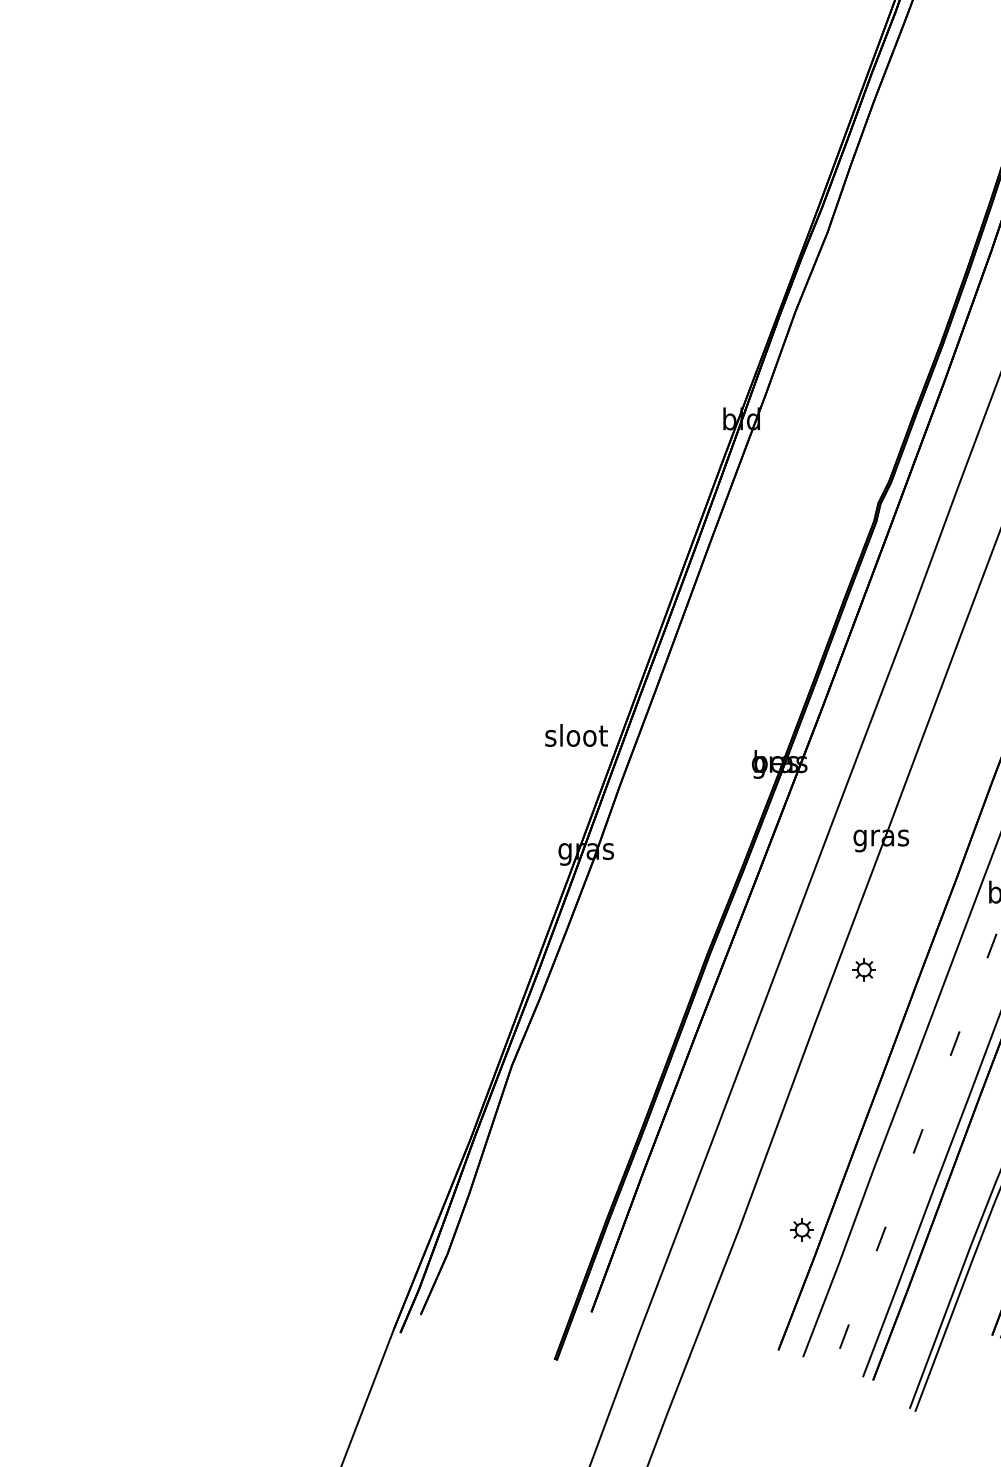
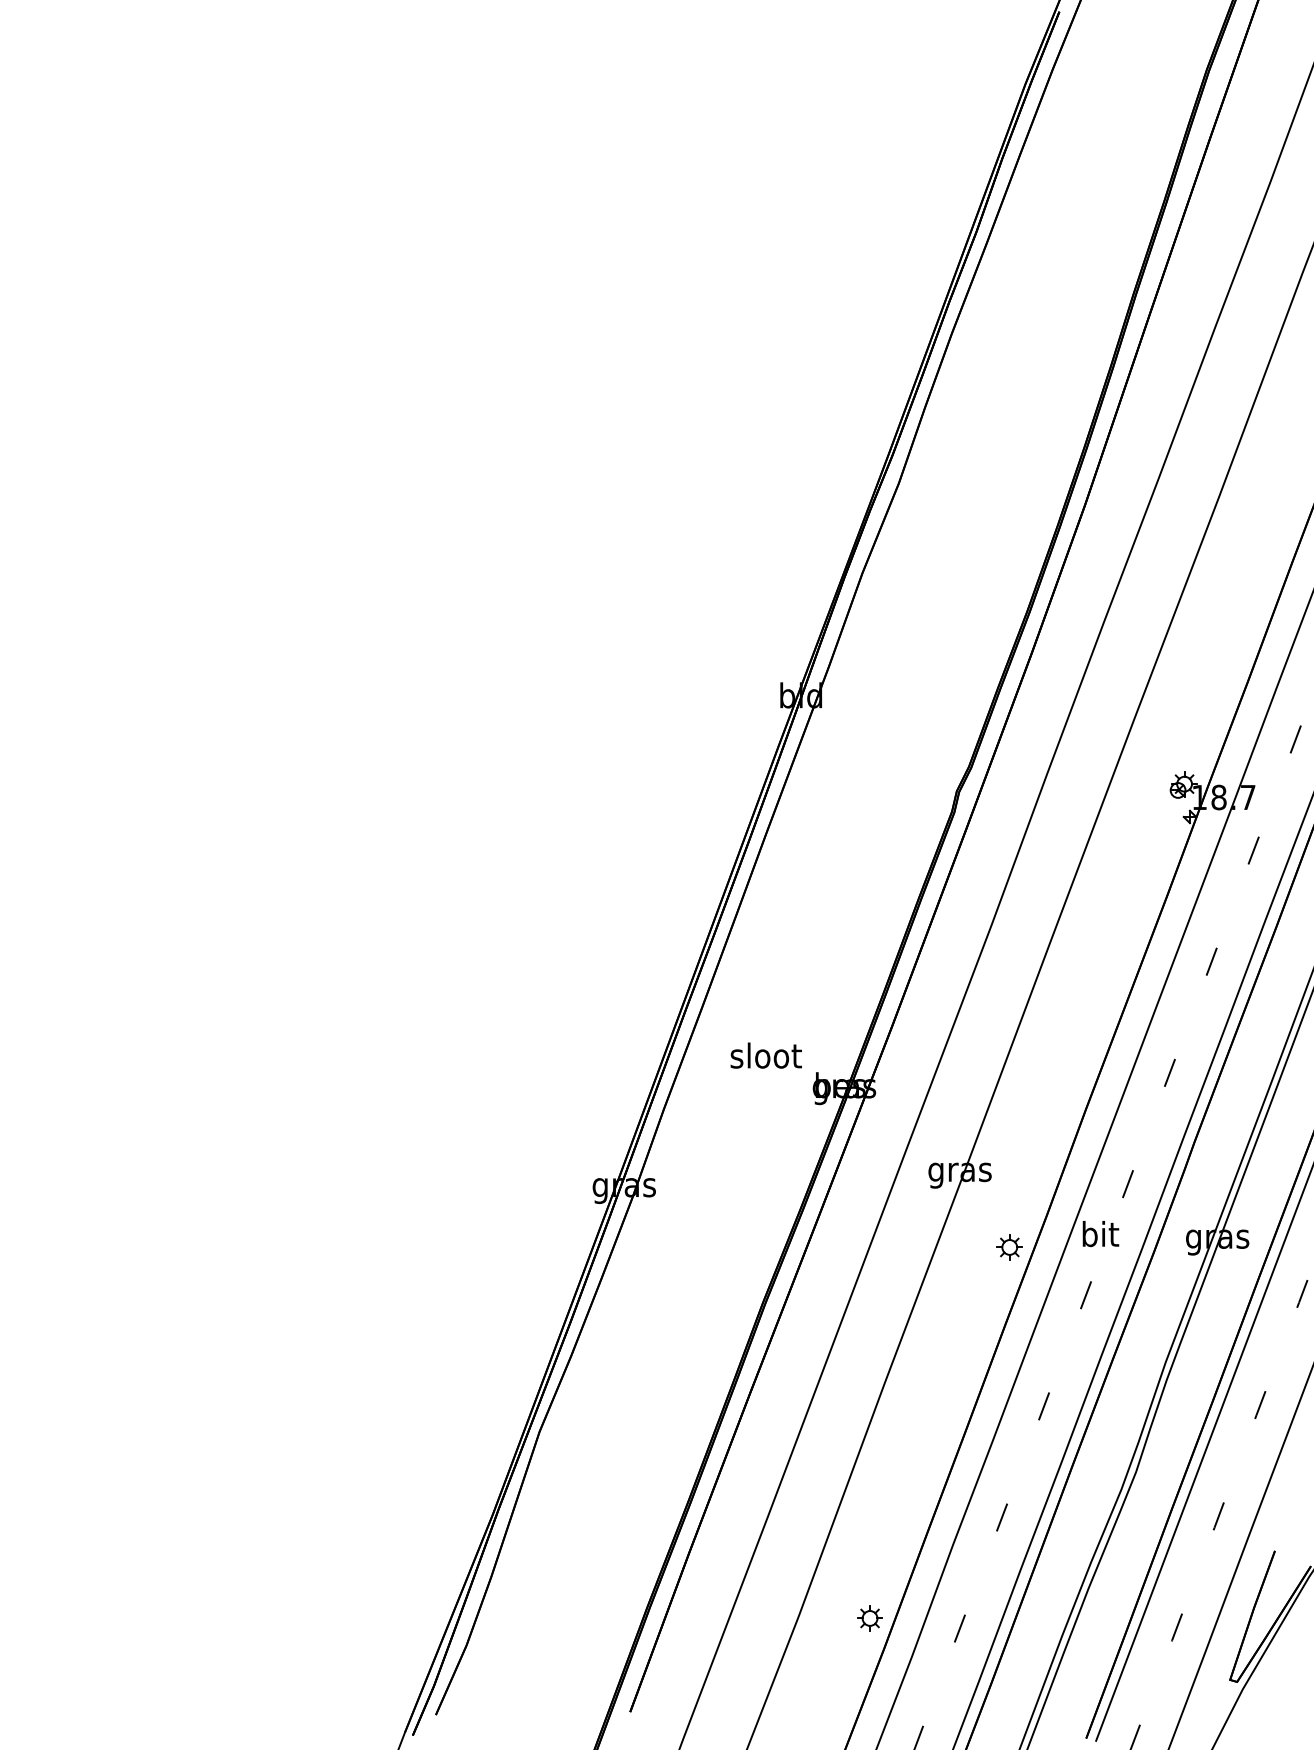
text: (575, 735) -> (765, 1055), moved
part: (864, 969) -> (1009, 1247), moved

